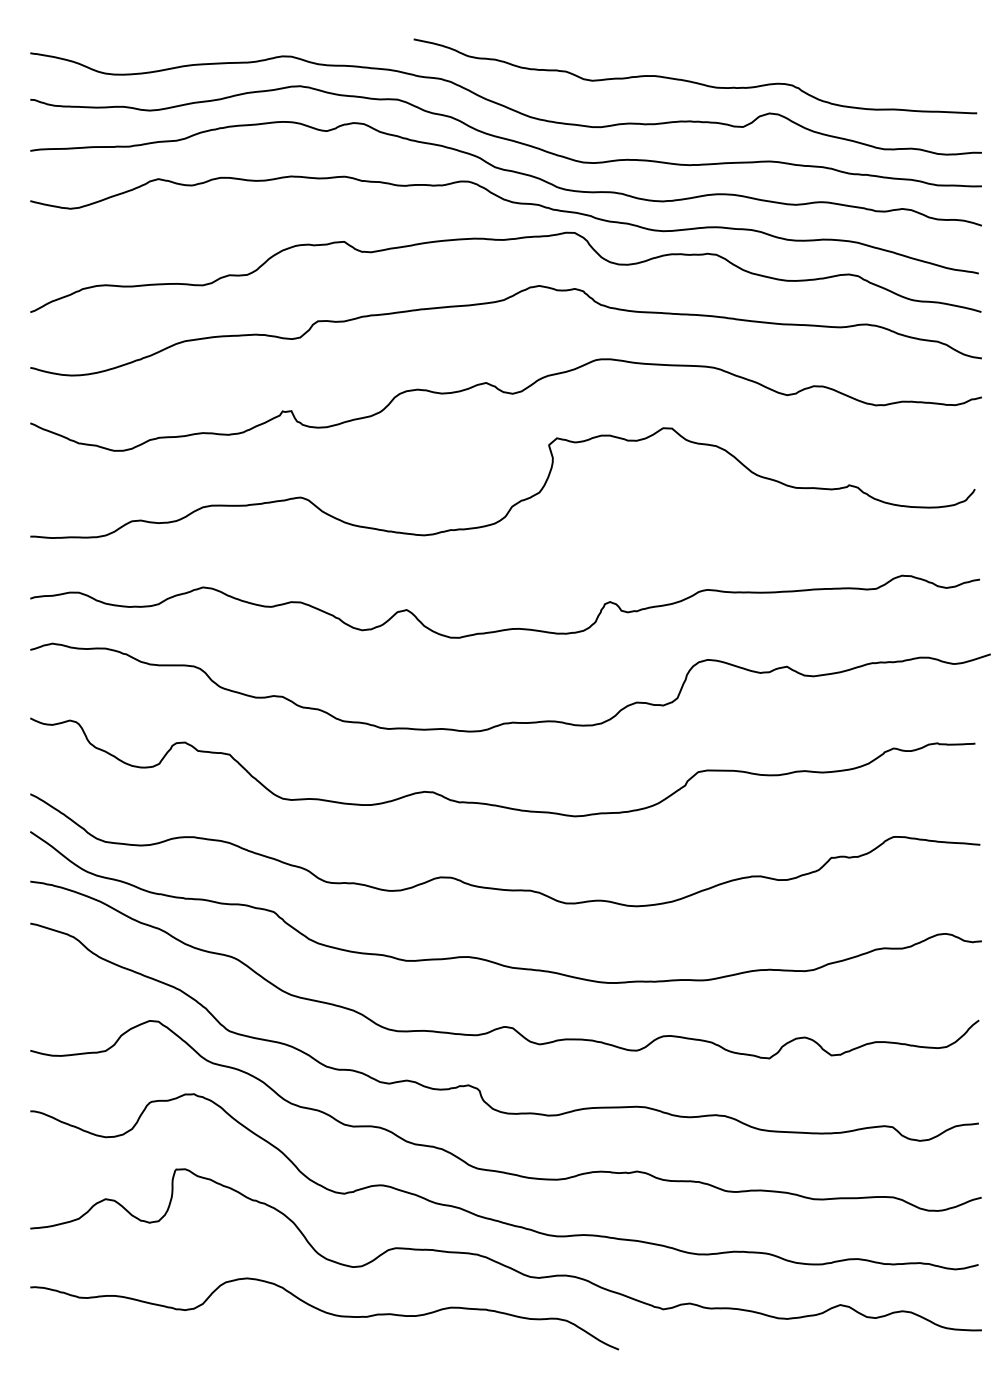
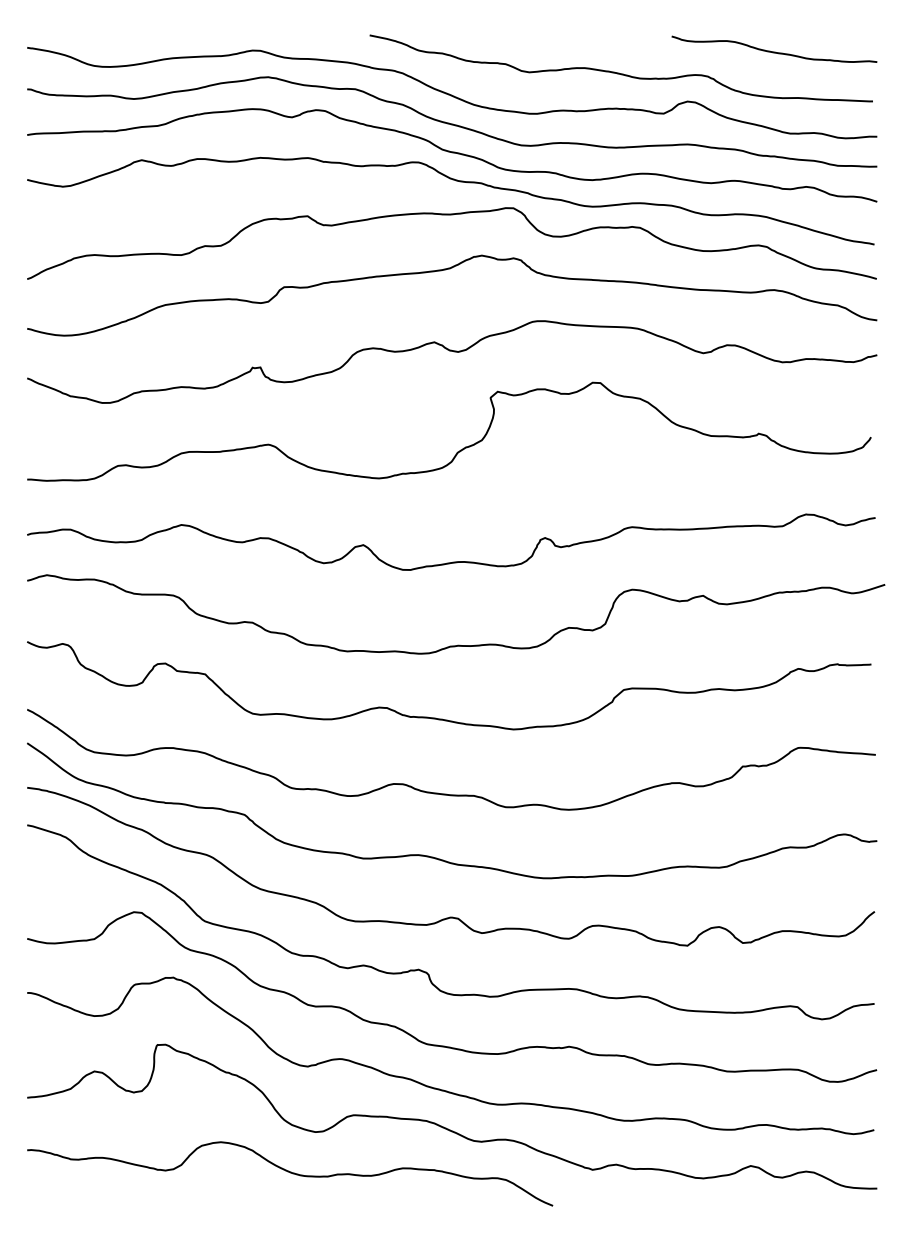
curve: (866, 57) -> (774, 51), added

